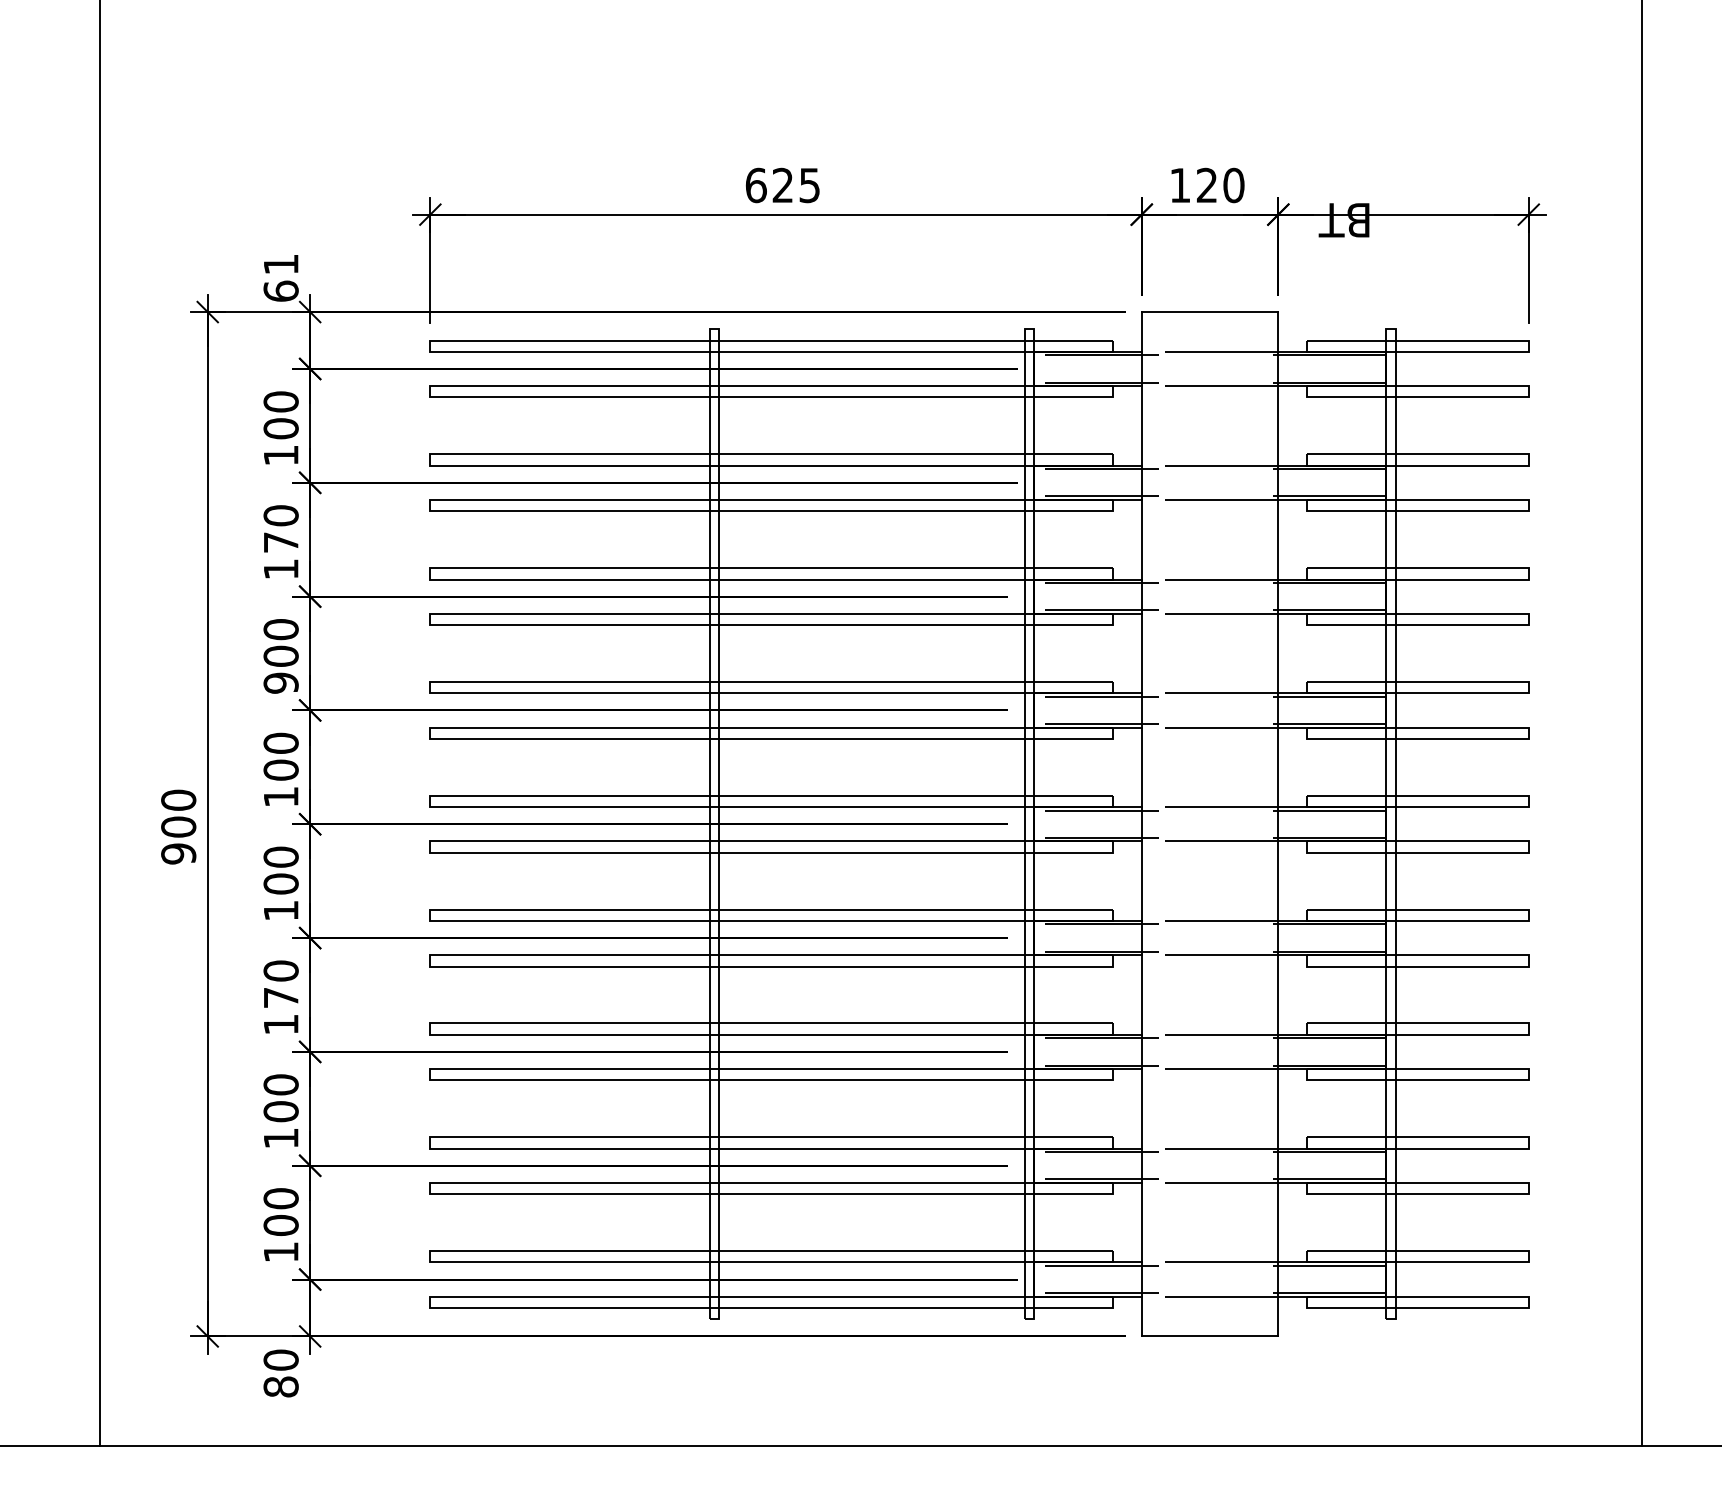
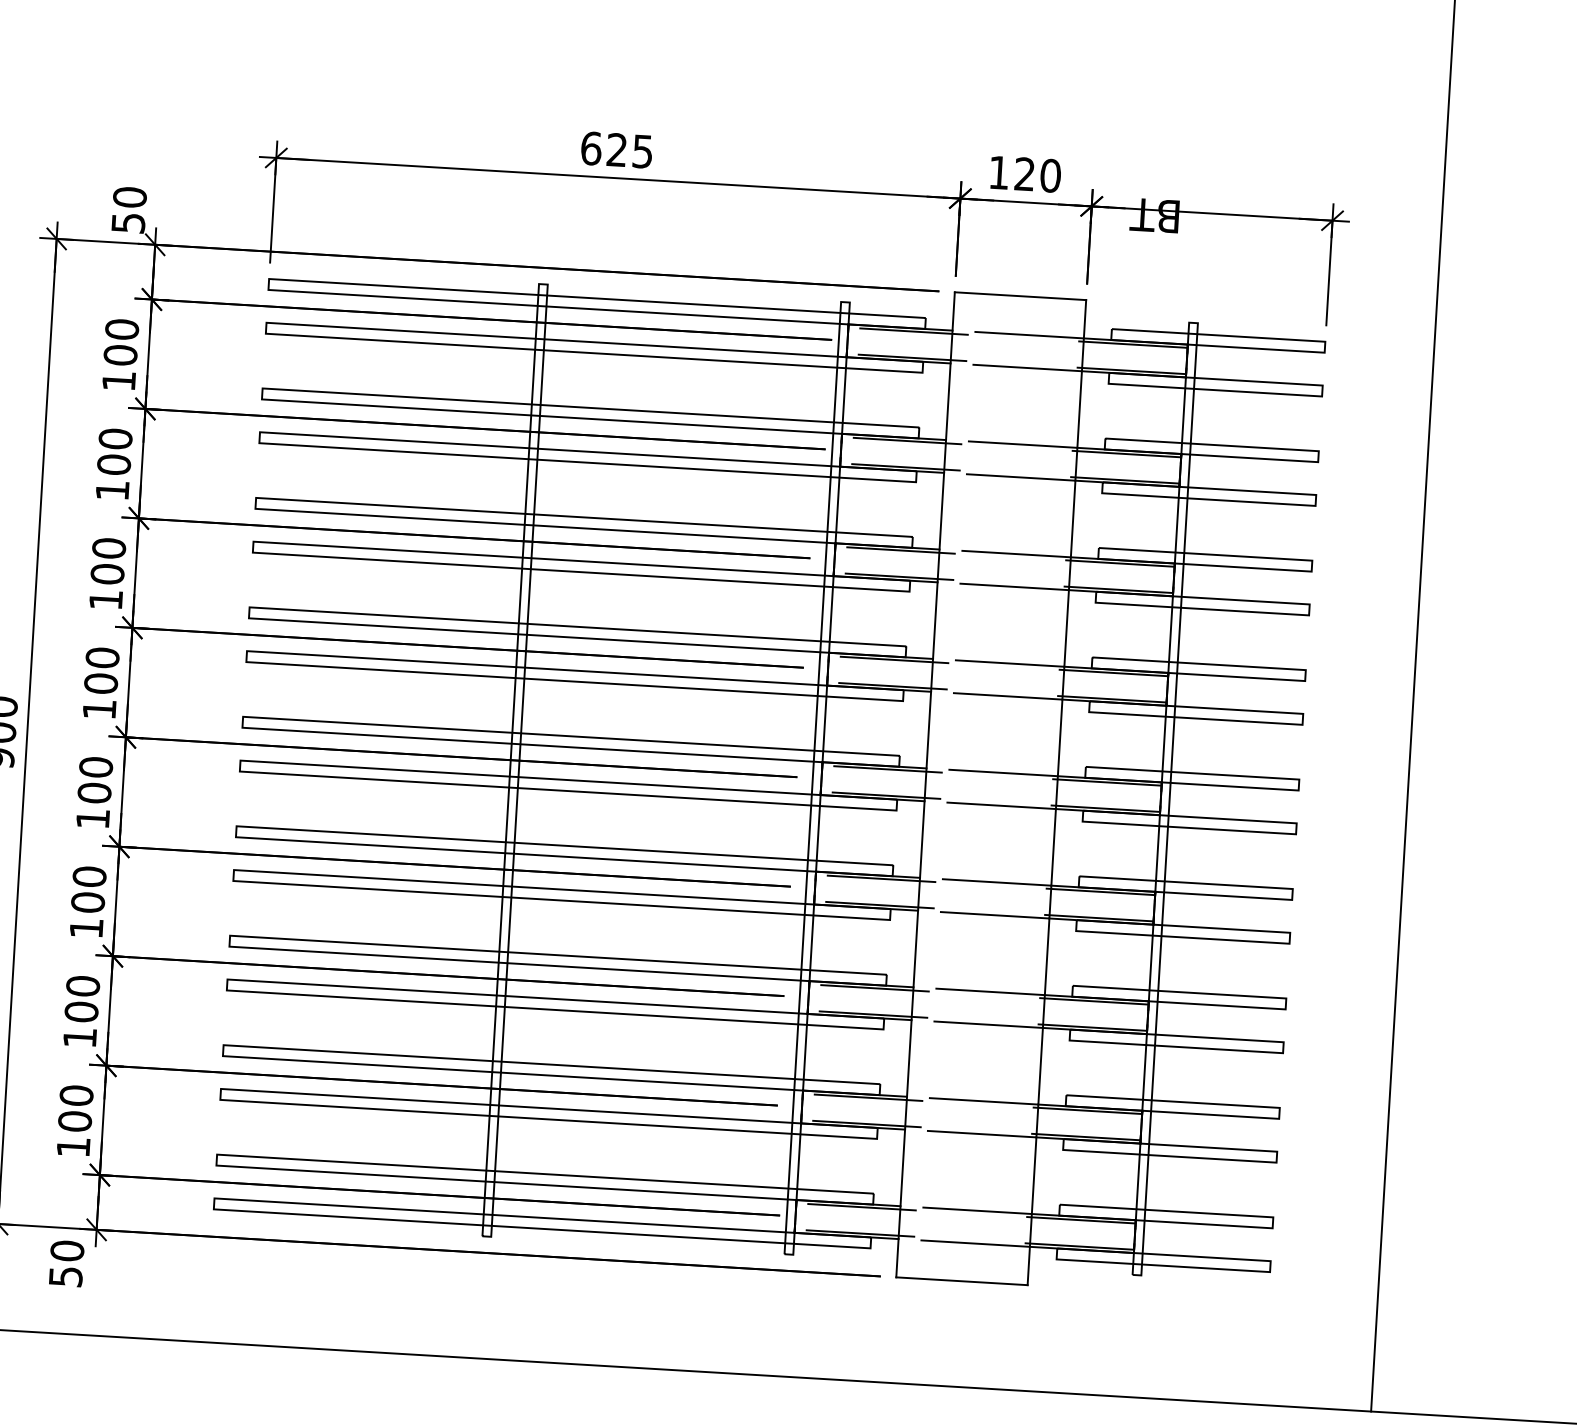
text: (280, 277) -> (128, 209), 61 -> 50
text: (280, 542) -> (113, 464), 170 -> 100
text: (280, 682) -> (105, 599), 900 -> 100
text: (280, 997) -> (87, 902), 170 -> 100
text: (280, 1386) -> (65, 1276), 80 -> 50

